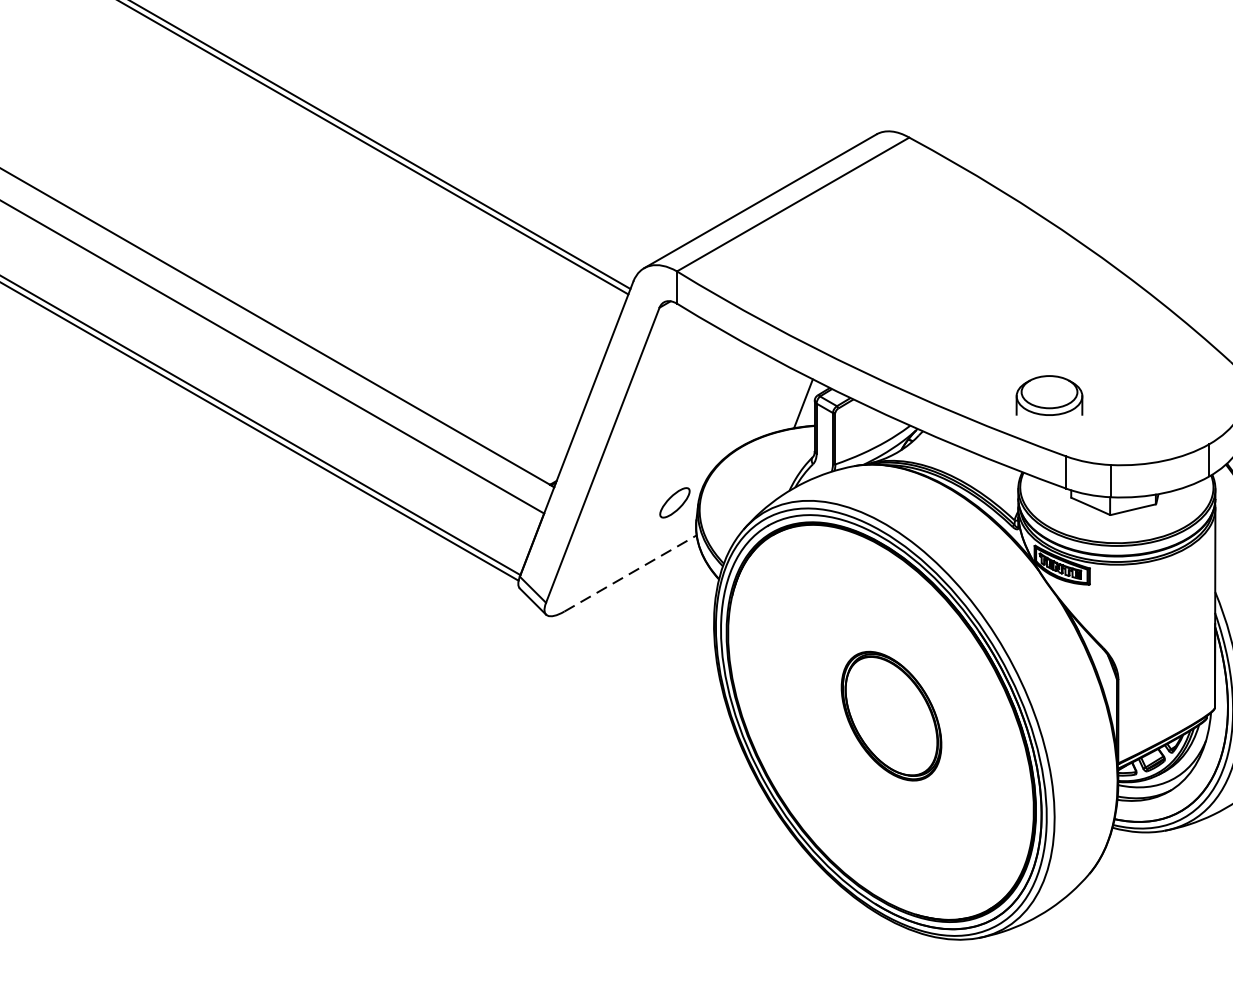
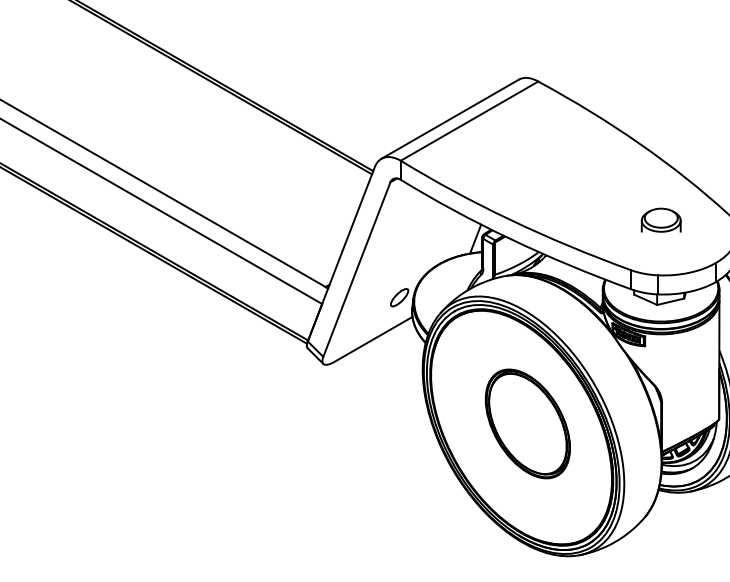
part: (1048, 394) -> (660, 219), moved
line: (630, 573) -> (373, 339), dashed -> solid
part: (891, 715) -> (527, 423), size x1.43

